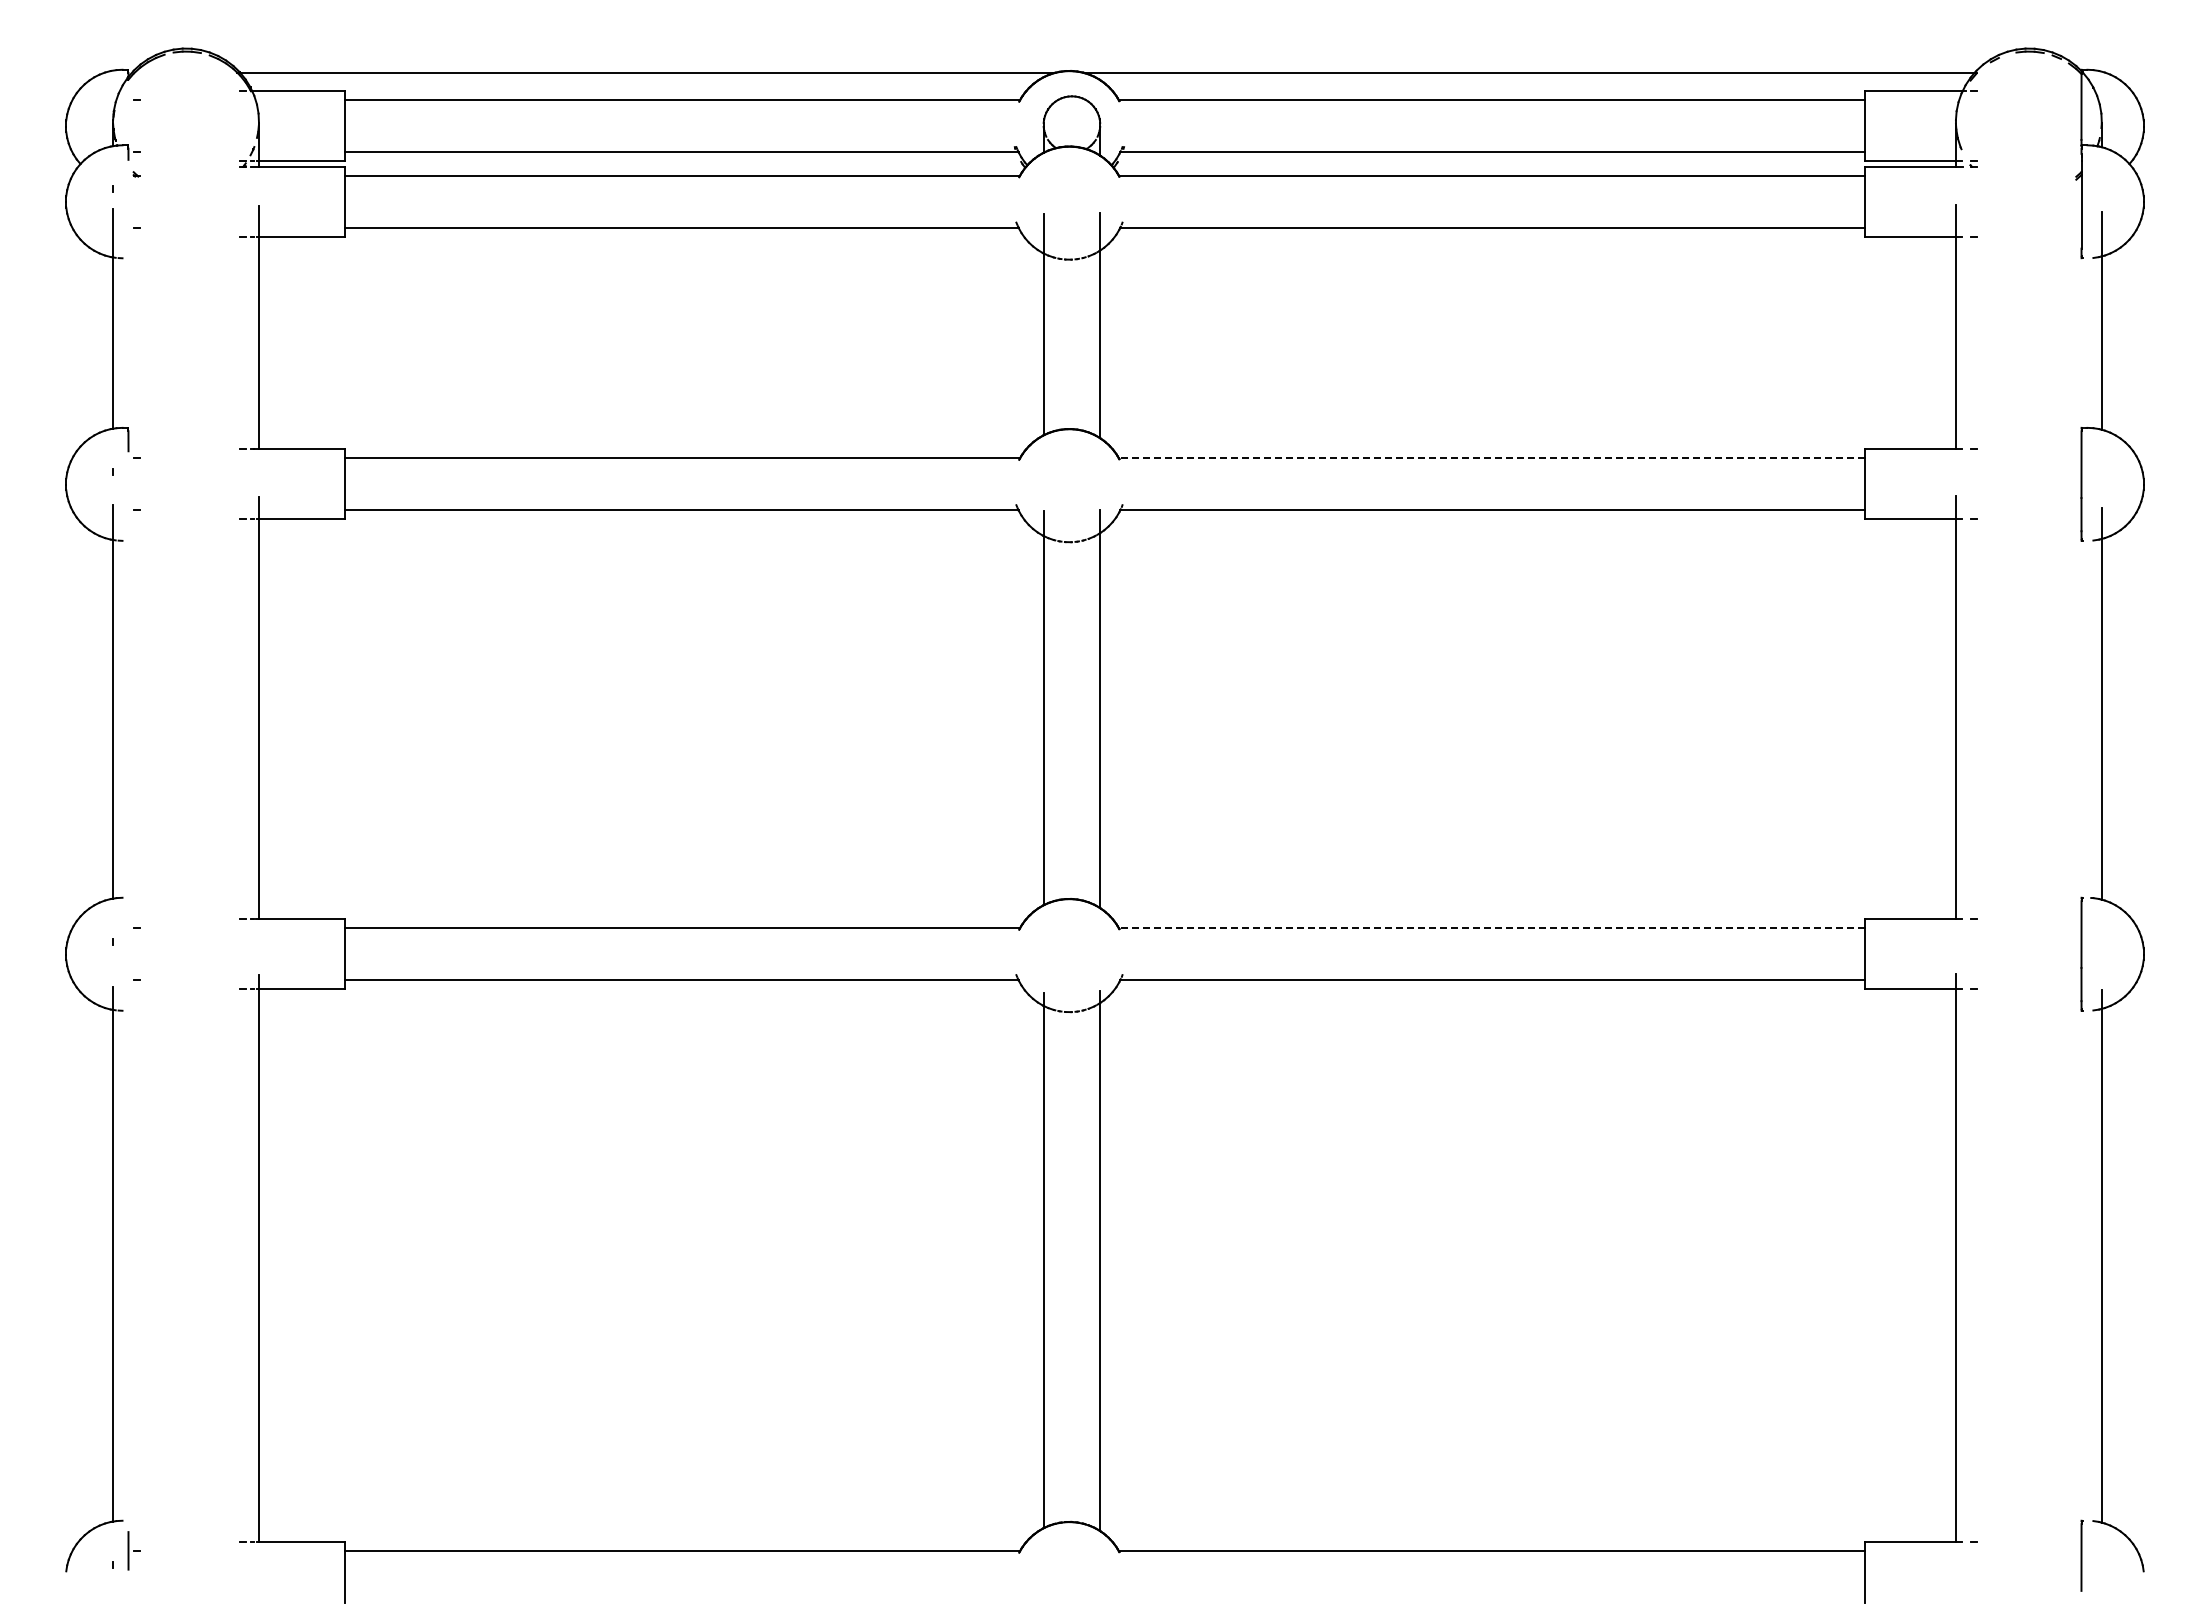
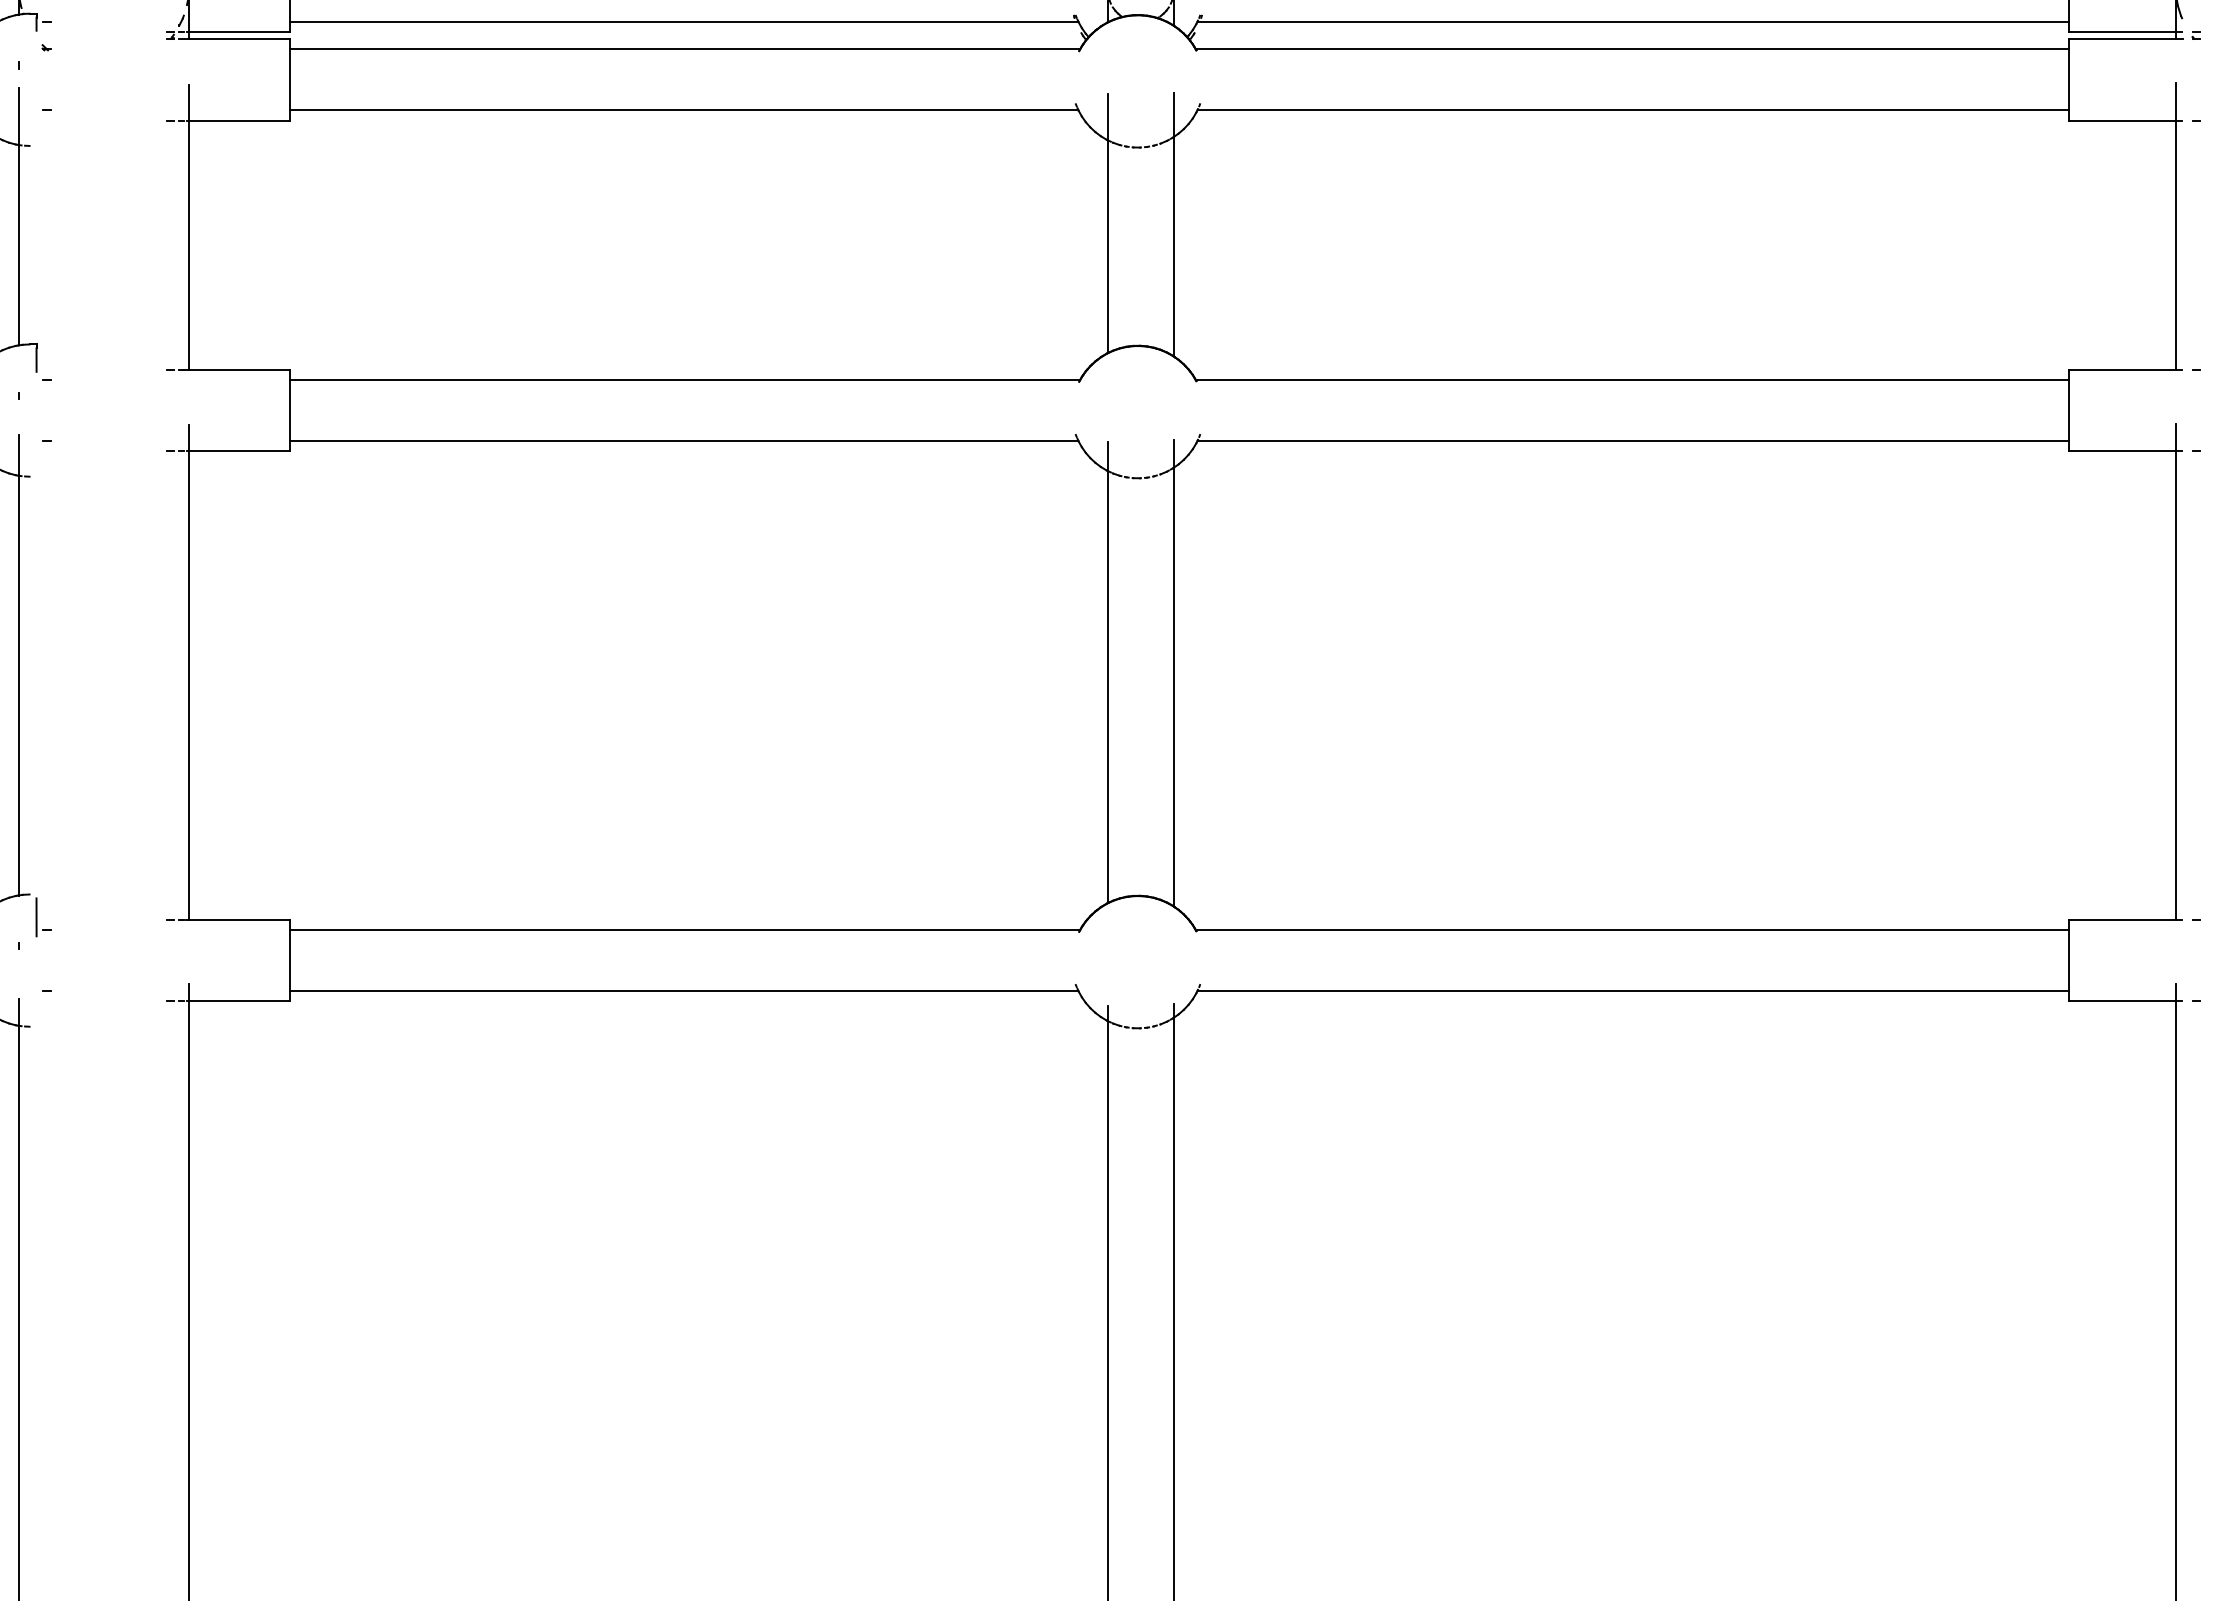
line: (1491, 458) -> (1631, 380), dashed -> solid
line: (128, 917) -> (36, 917), added
line: (1491, 928) -> (1631, 930), dashed -> solid

